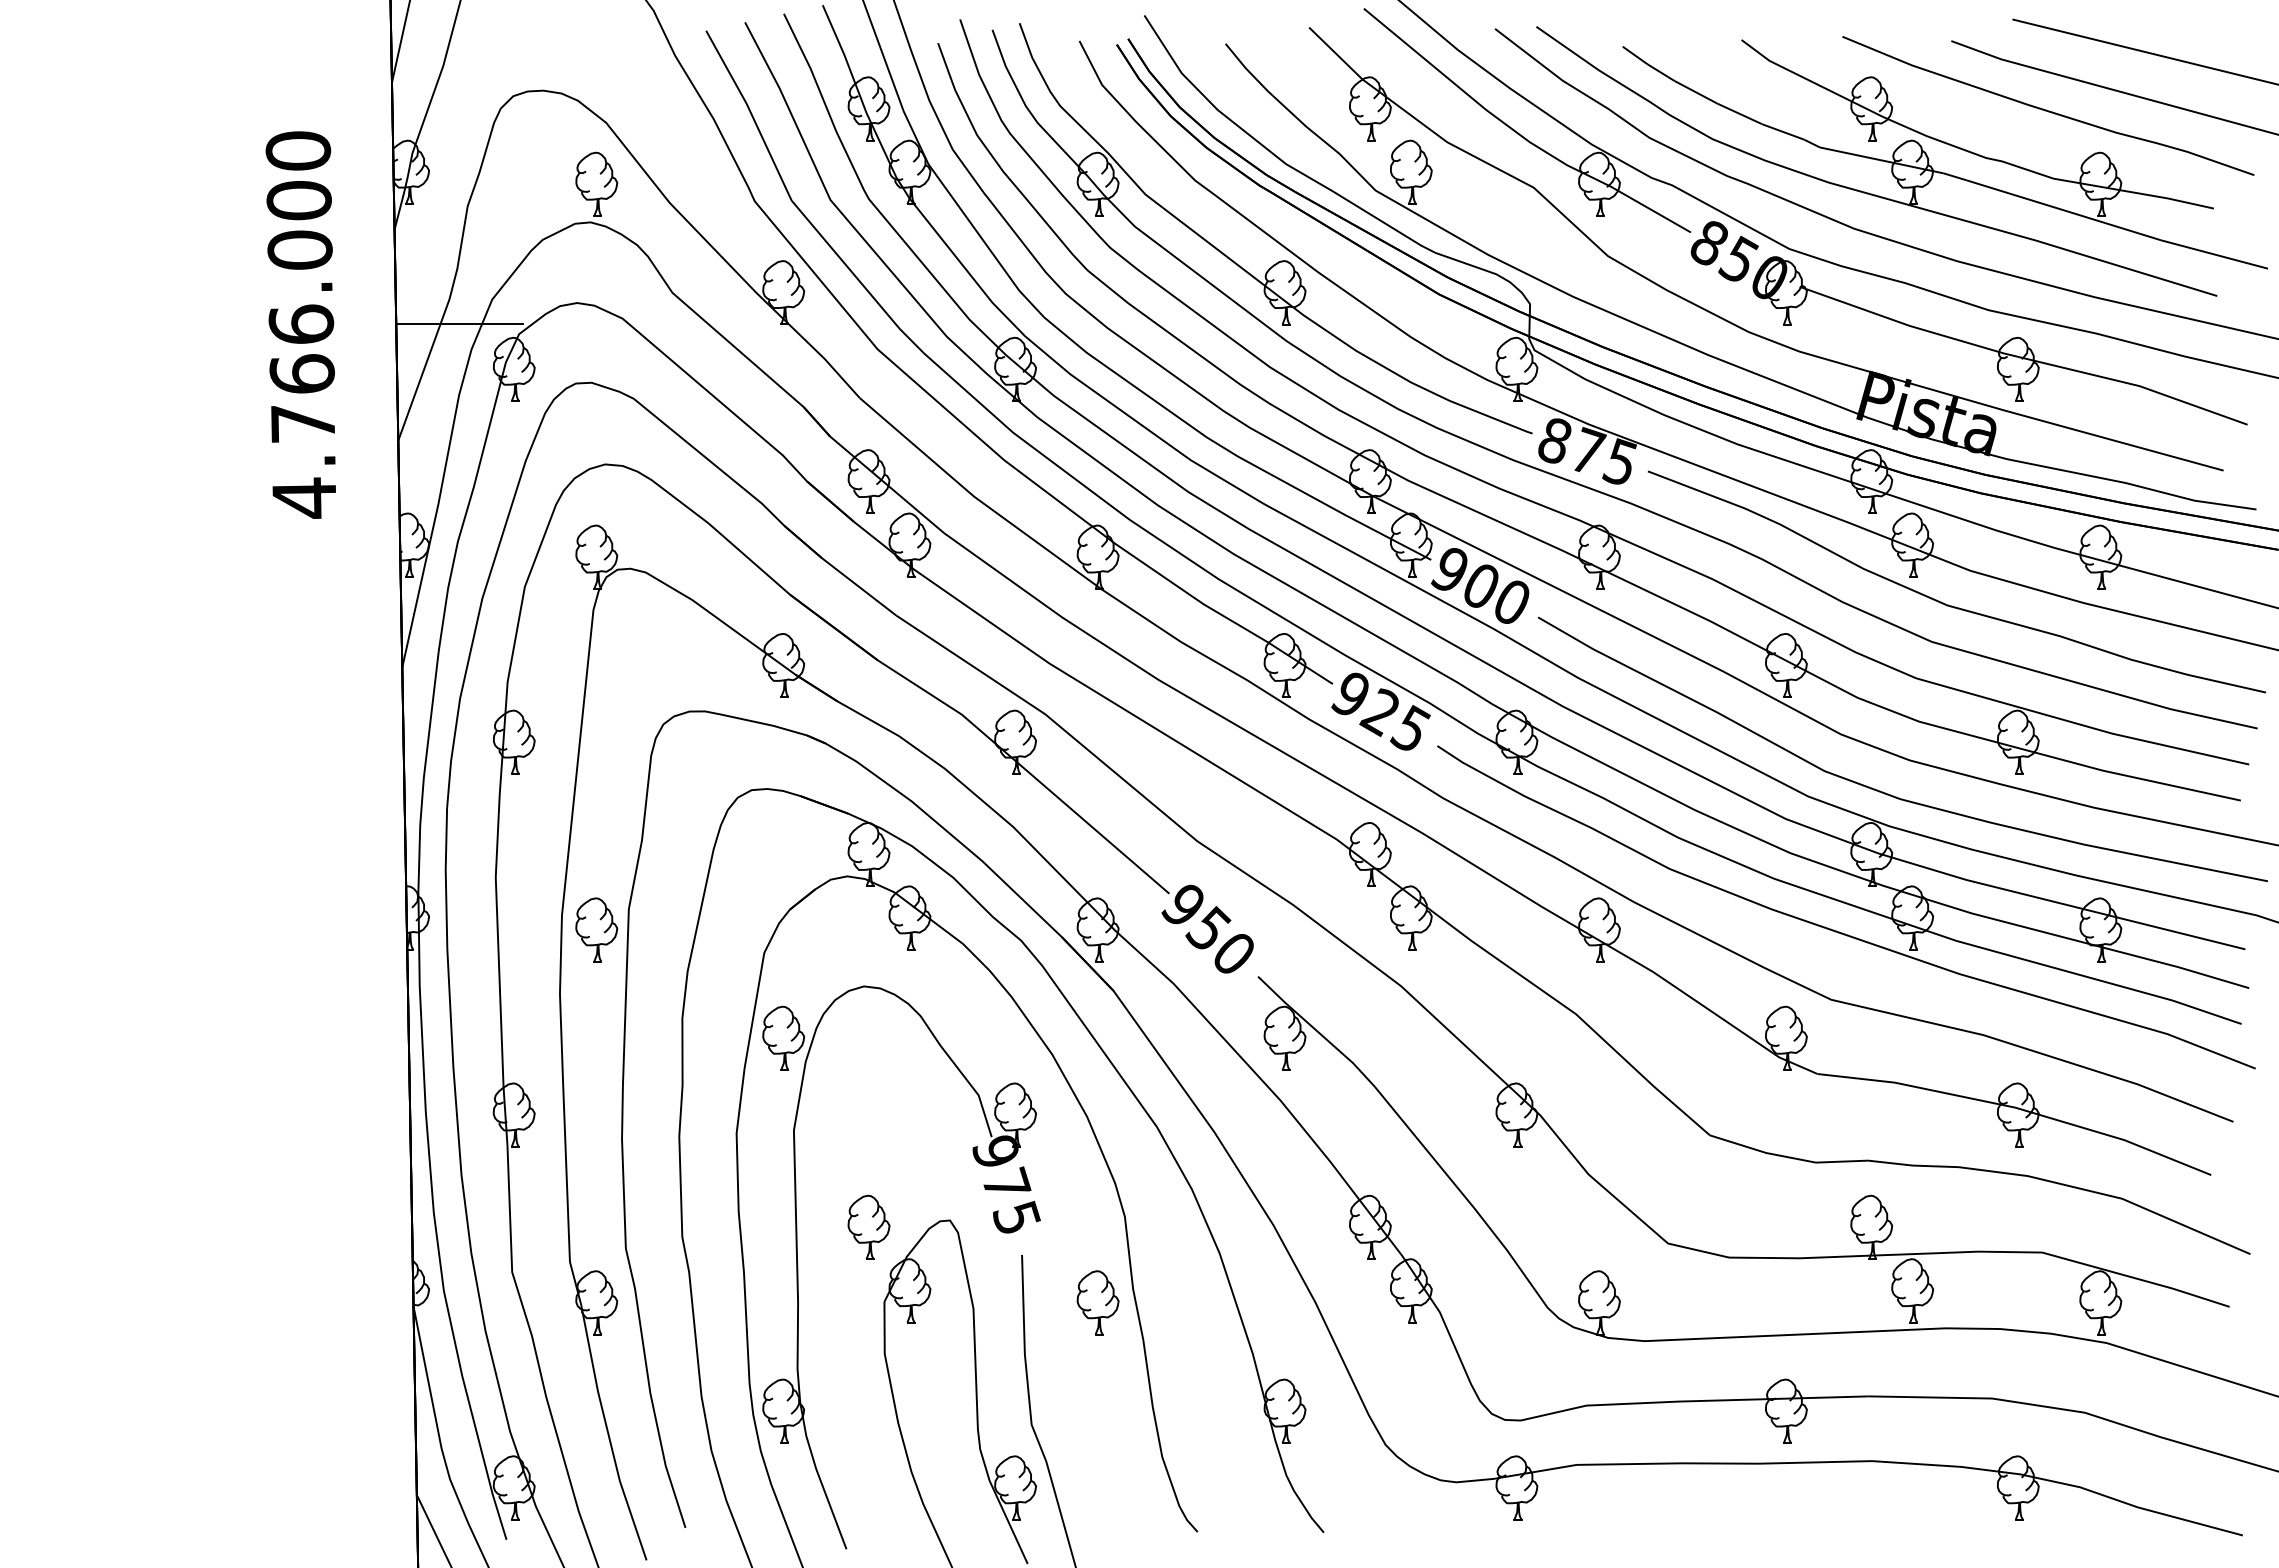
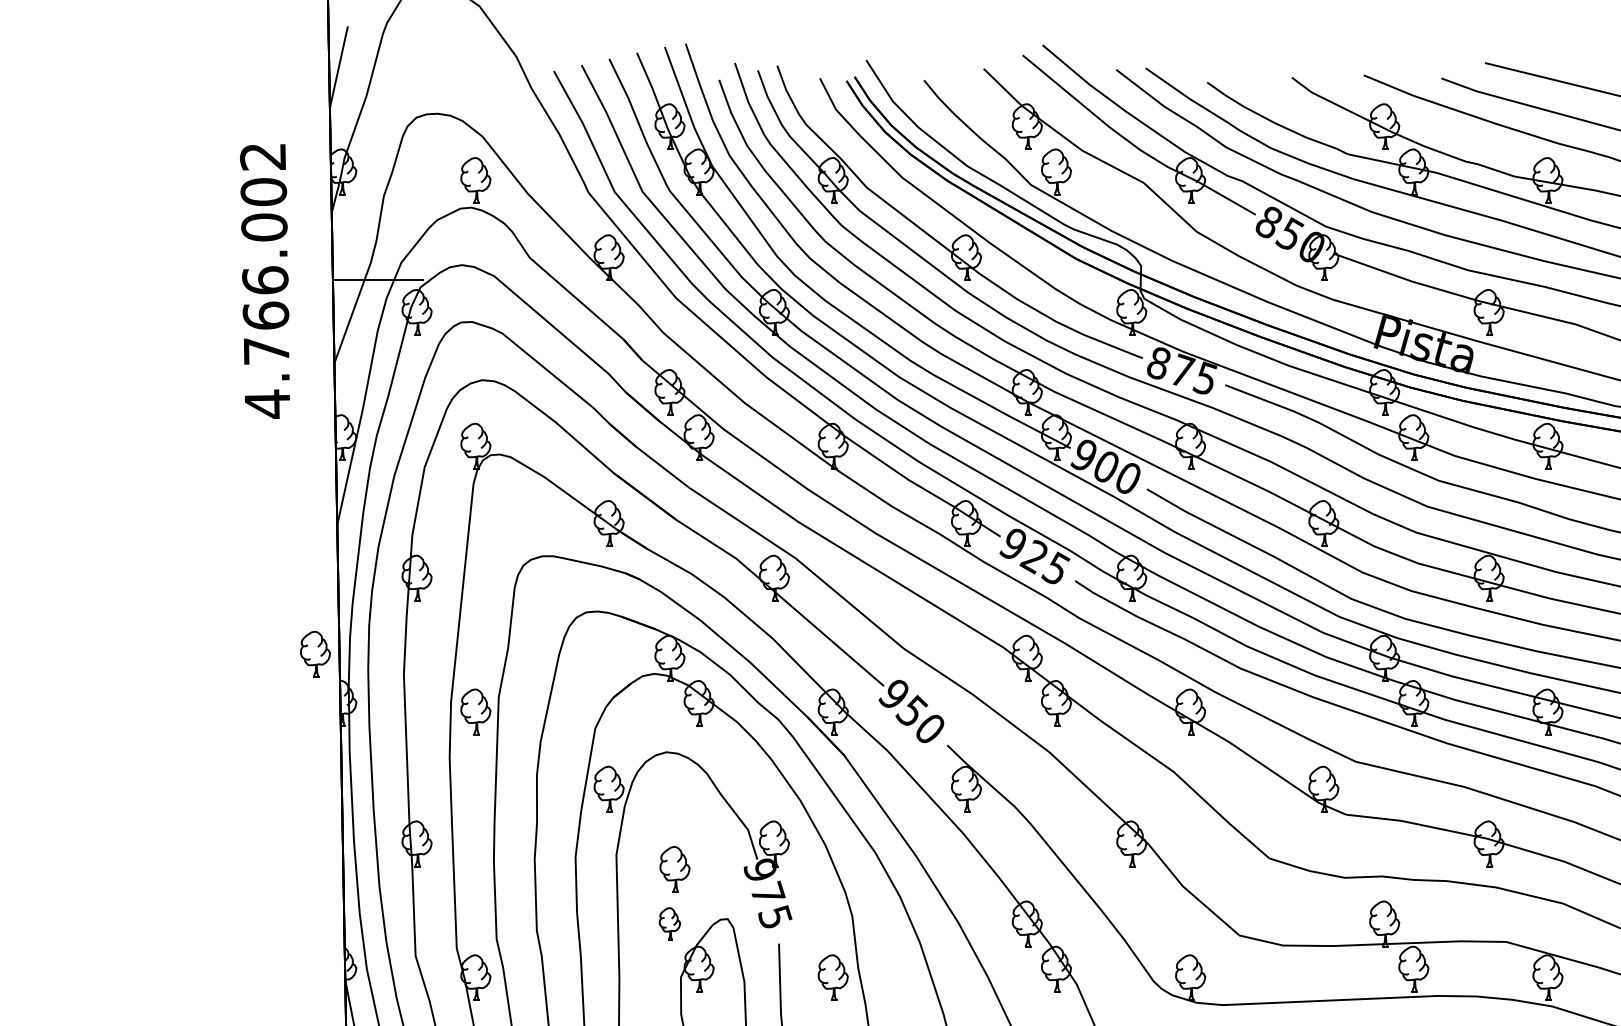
text: (298, 150) -> (263, 156), 4.766.000 -> 4.766.002
part: (371, 848) -> (315, 653), added
part: (875, 1150) -> (674, 869), added
part: (868, 1226) -> (669, 923), size x0.7

